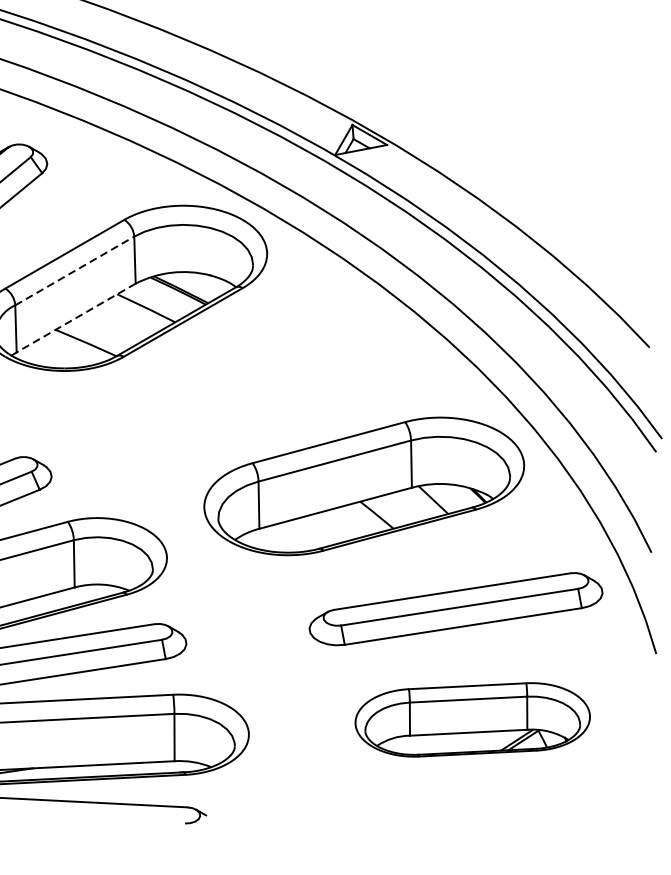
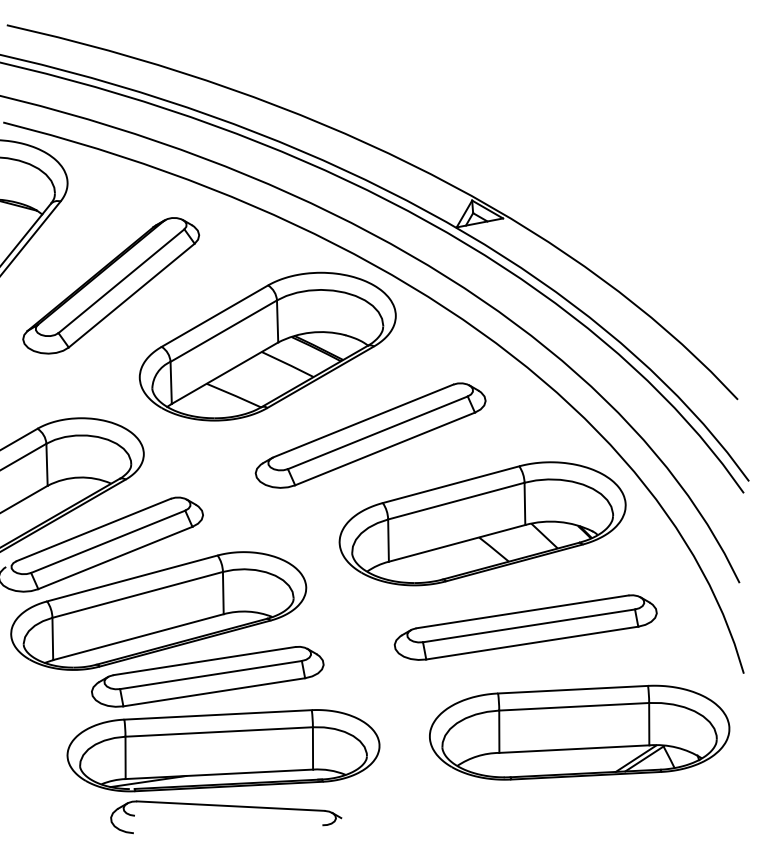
line: (75, 270) -> (224, 330), dashed -> solid
line: (75, 318) -> (224, 373), dashed -> solid
part: (238, 387) -> (370, 435), added
part: (455, 609) -> (525, 627), moved
part: (472, 719) -> (579, 732), size x1.43

